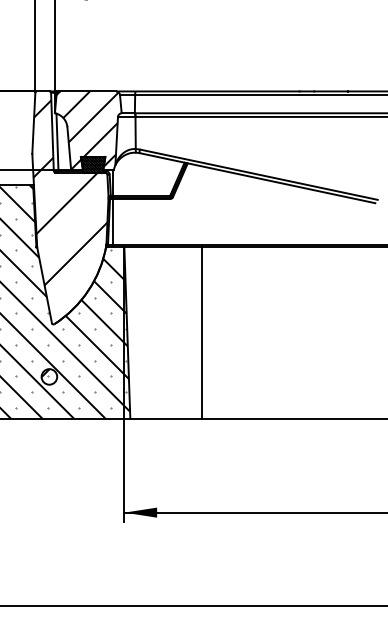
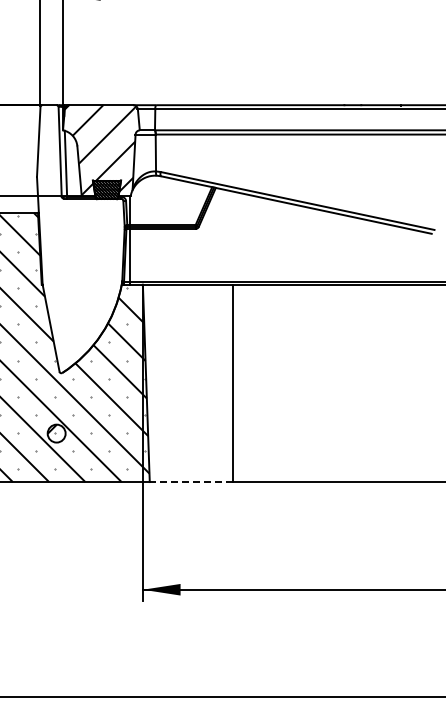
hatch: (70, 192) -> (80, 221), removed
line: (165, 419) -> (190, 482), solid -> dashed

